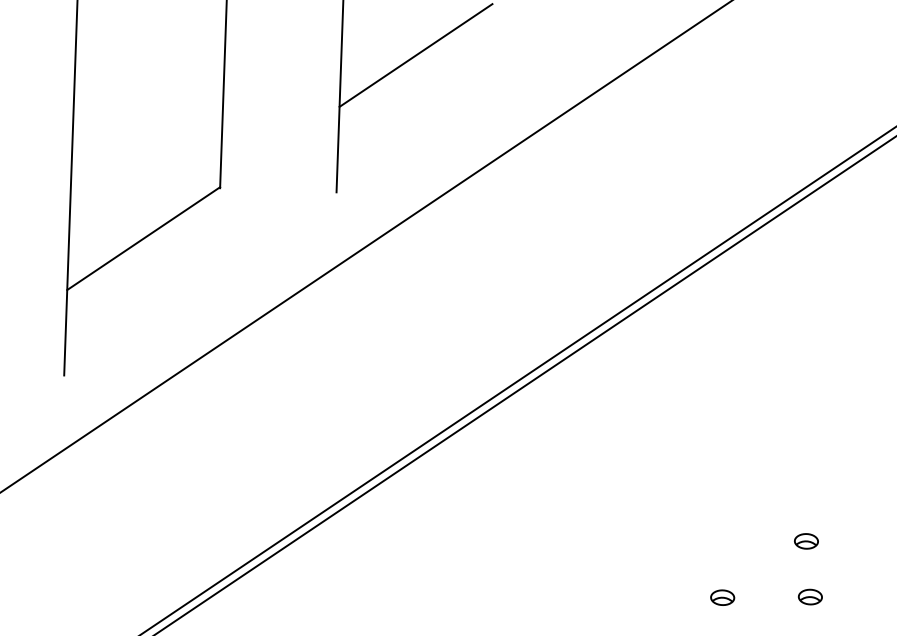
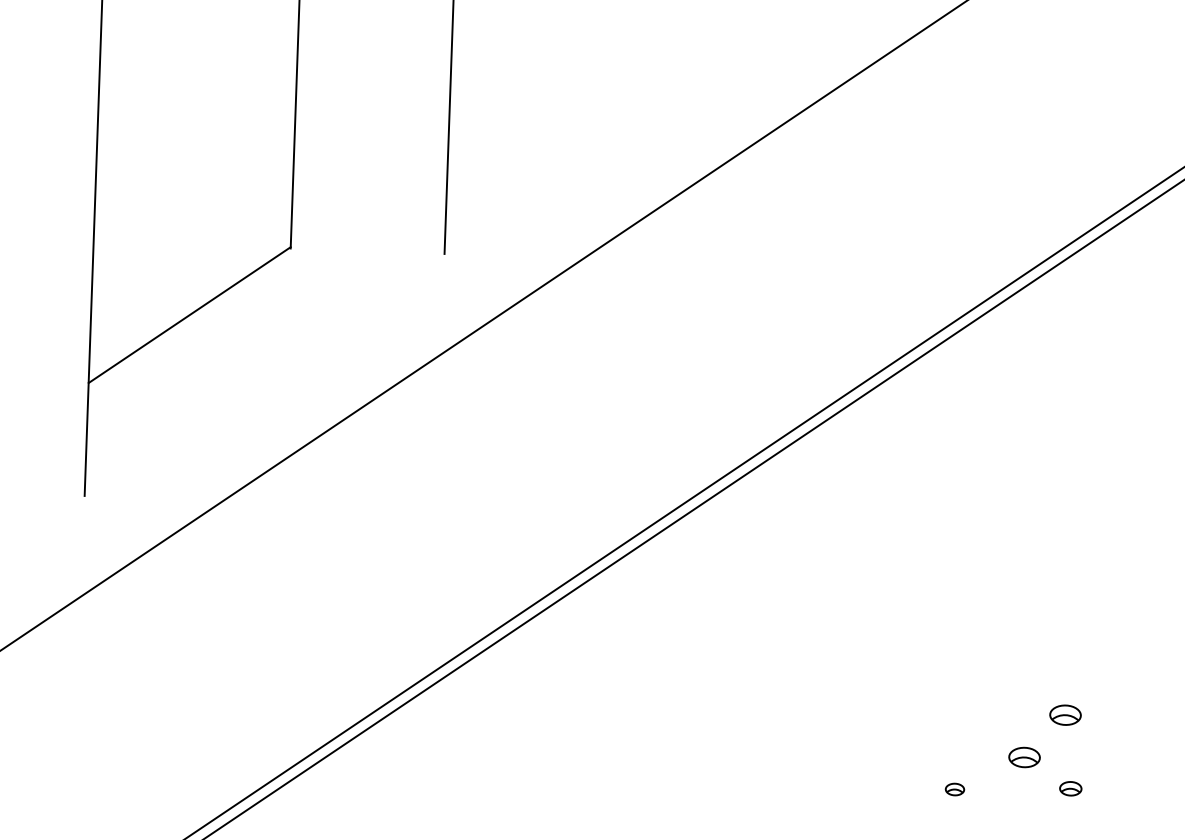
line: (415, 55) -> (548, 73), removed
part: (775, 573) -> (1024, 757), added
part: (810, 596) -> (1070, 788), size x0.7
part: (722, 597) -> (954, 789), size x0.6

